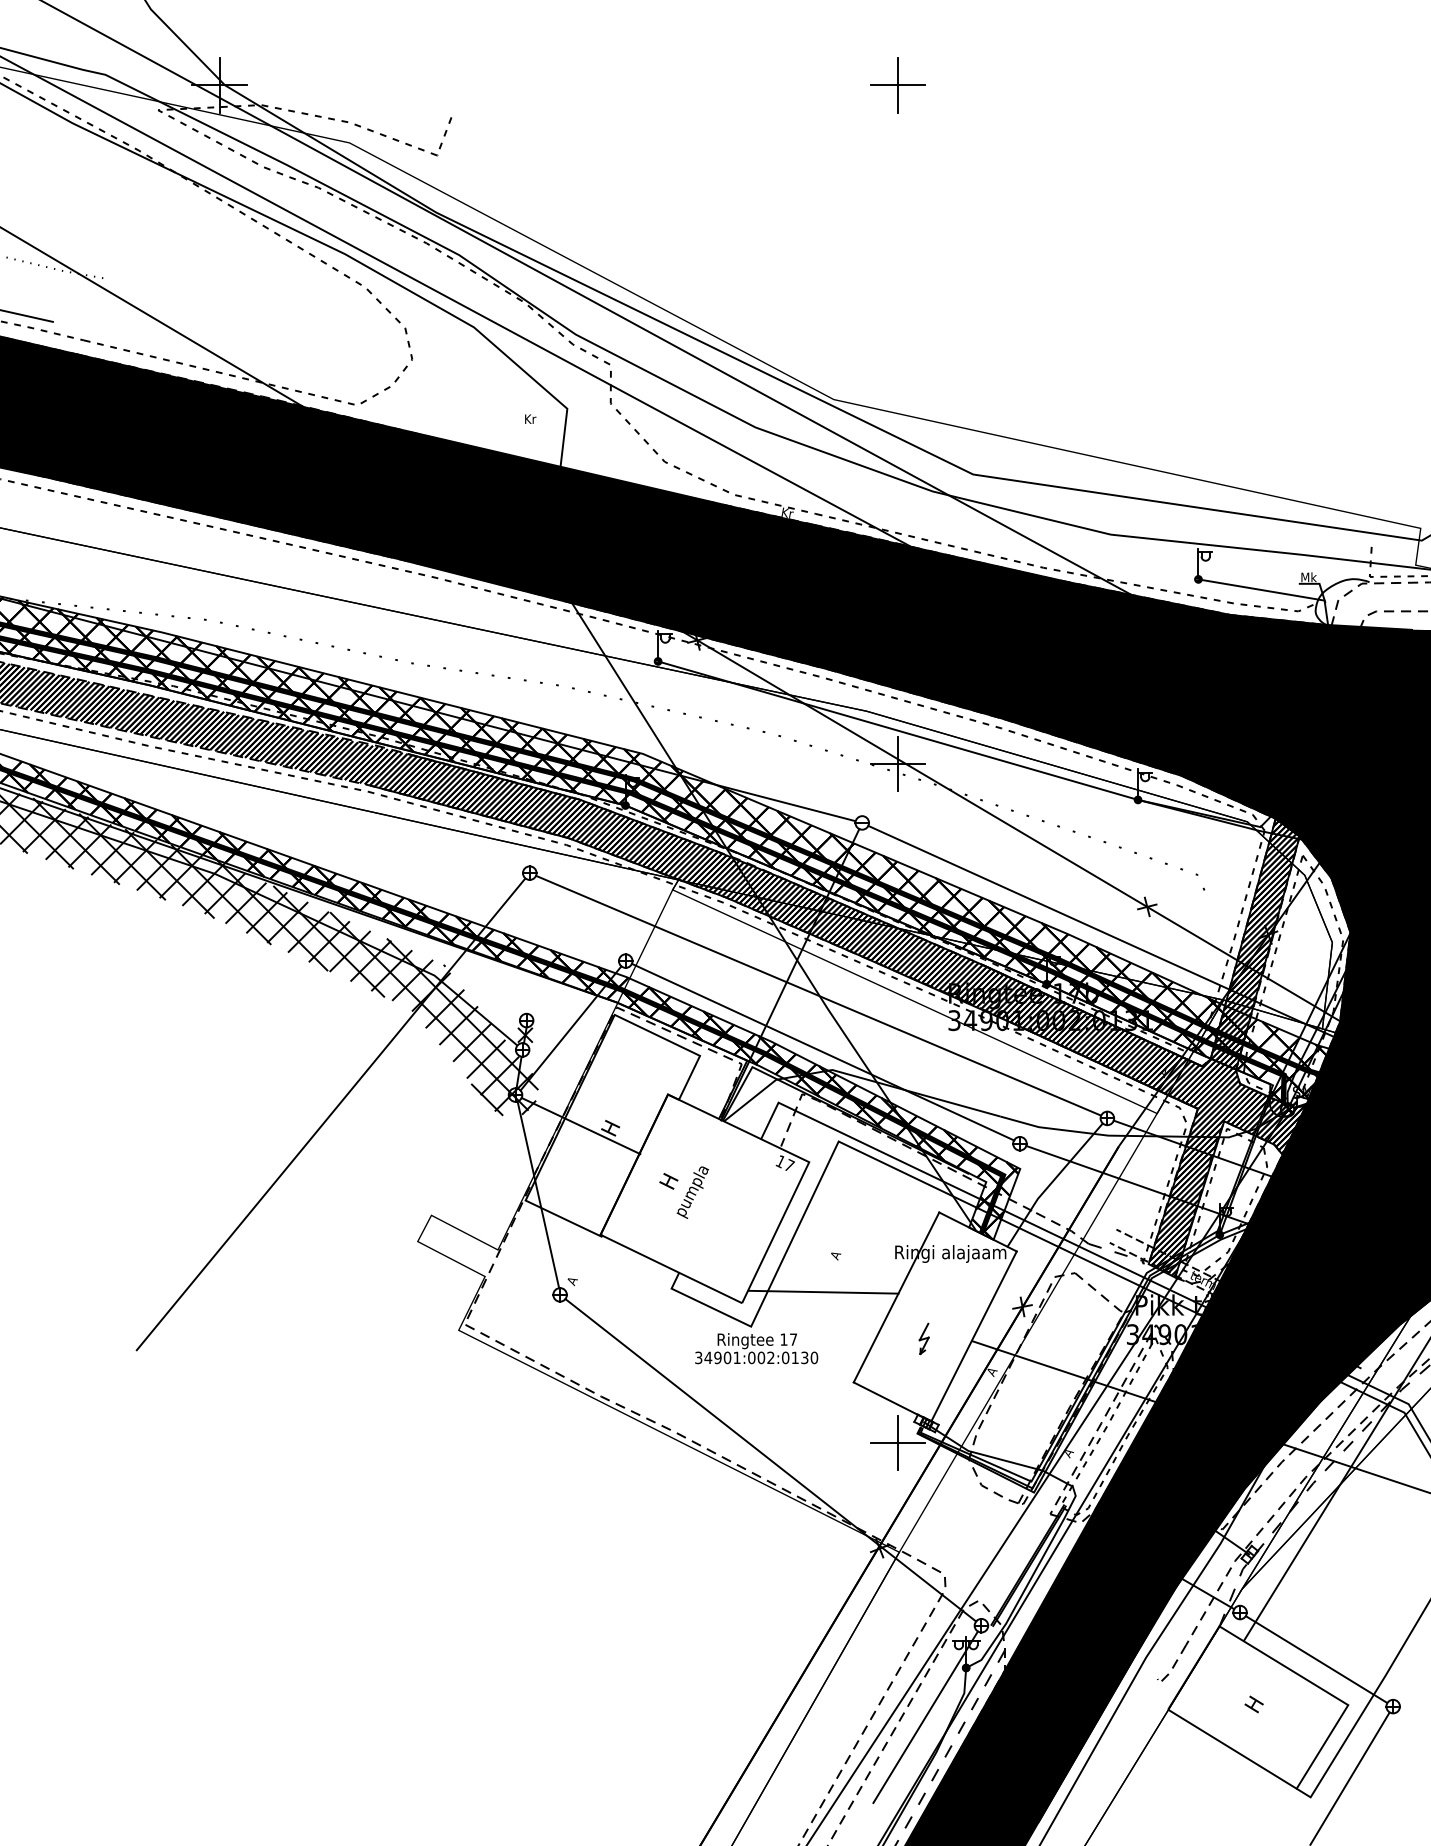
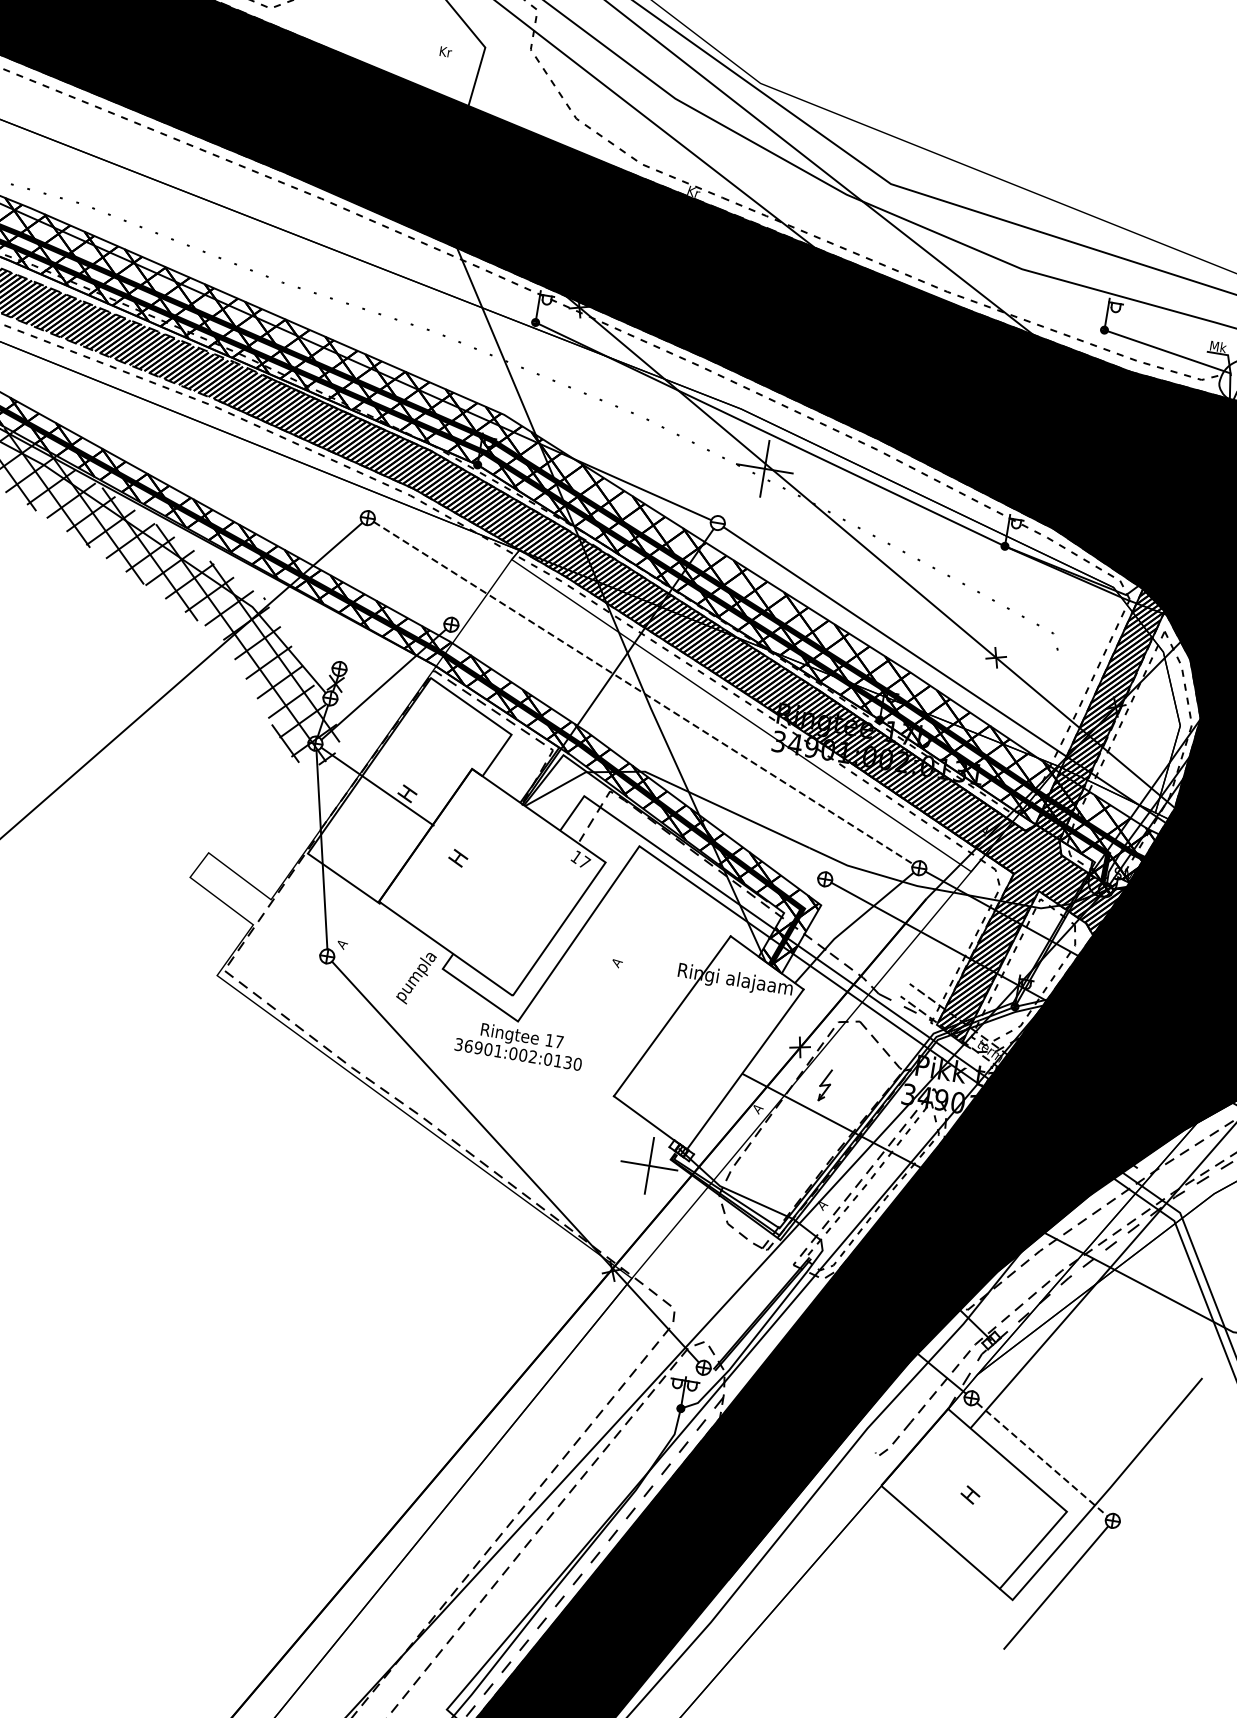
line: (818, 995) -> (643, 692), solid -> dashed
line: (822, 1051) -> (638, 751), removed
text: (692, 1192) -> (415, 978), moved
line: (823, 1291) -> (598, 997), removed
part: (923, 1338) -> (824, 1084), moved
text: (708, 1357) -> (469, 1045), 34901:002:0130 -> 36901:002:0130
line: (1317, 1659) -> (1043, 1459), solid -> dashed
line: (925, 1716) -> (630, 1451), removed

